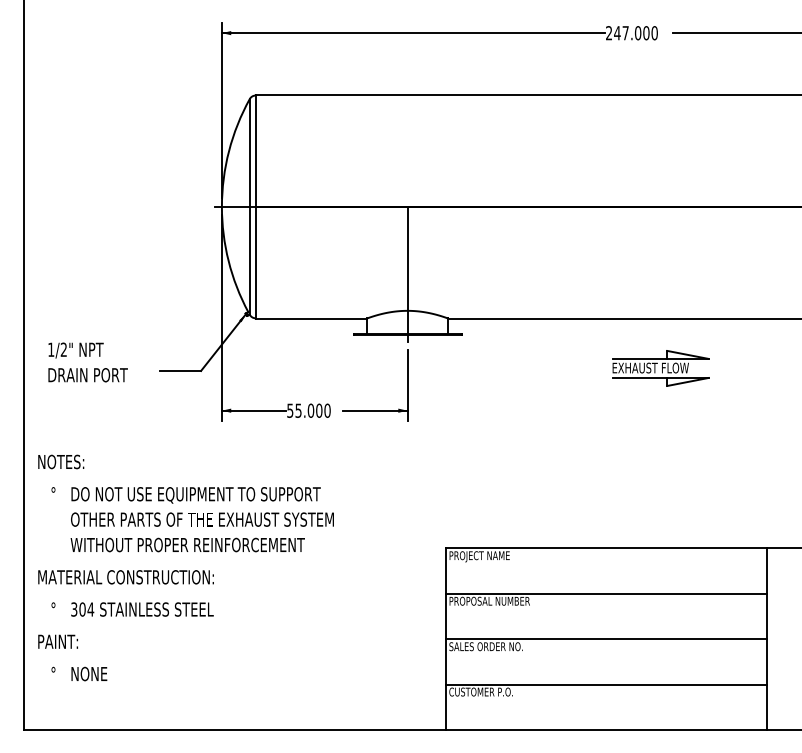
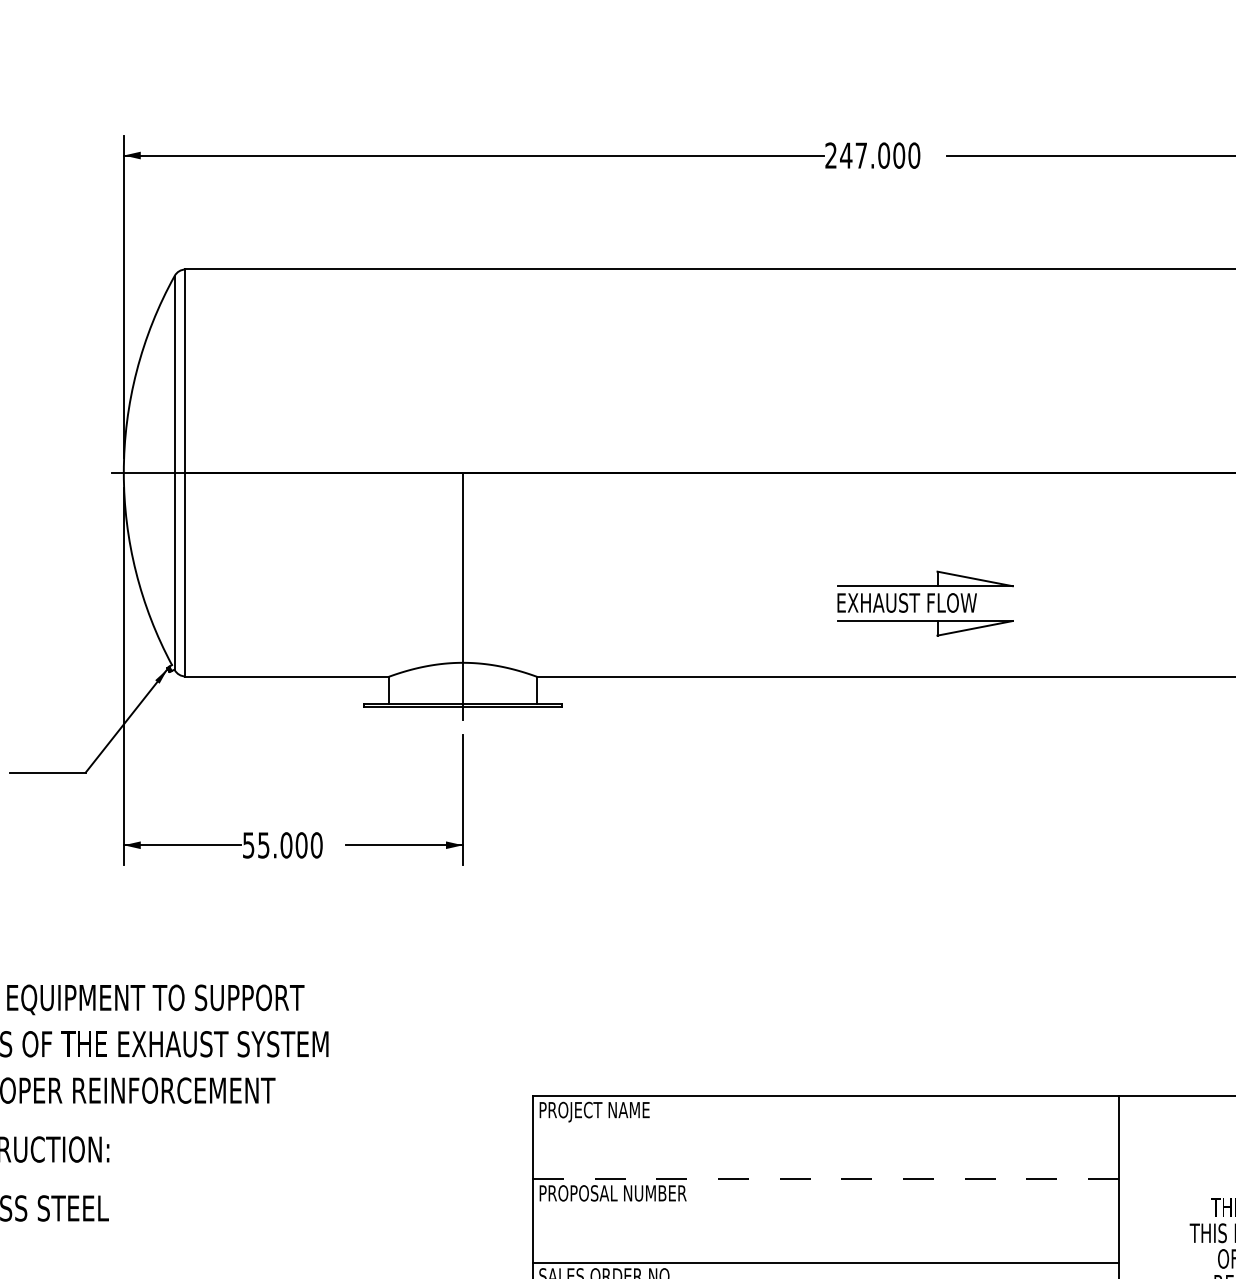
part: (660, 368) -> (924, 603), moved
line: (605, 593) -> (824, 1179), solid -> dashed

